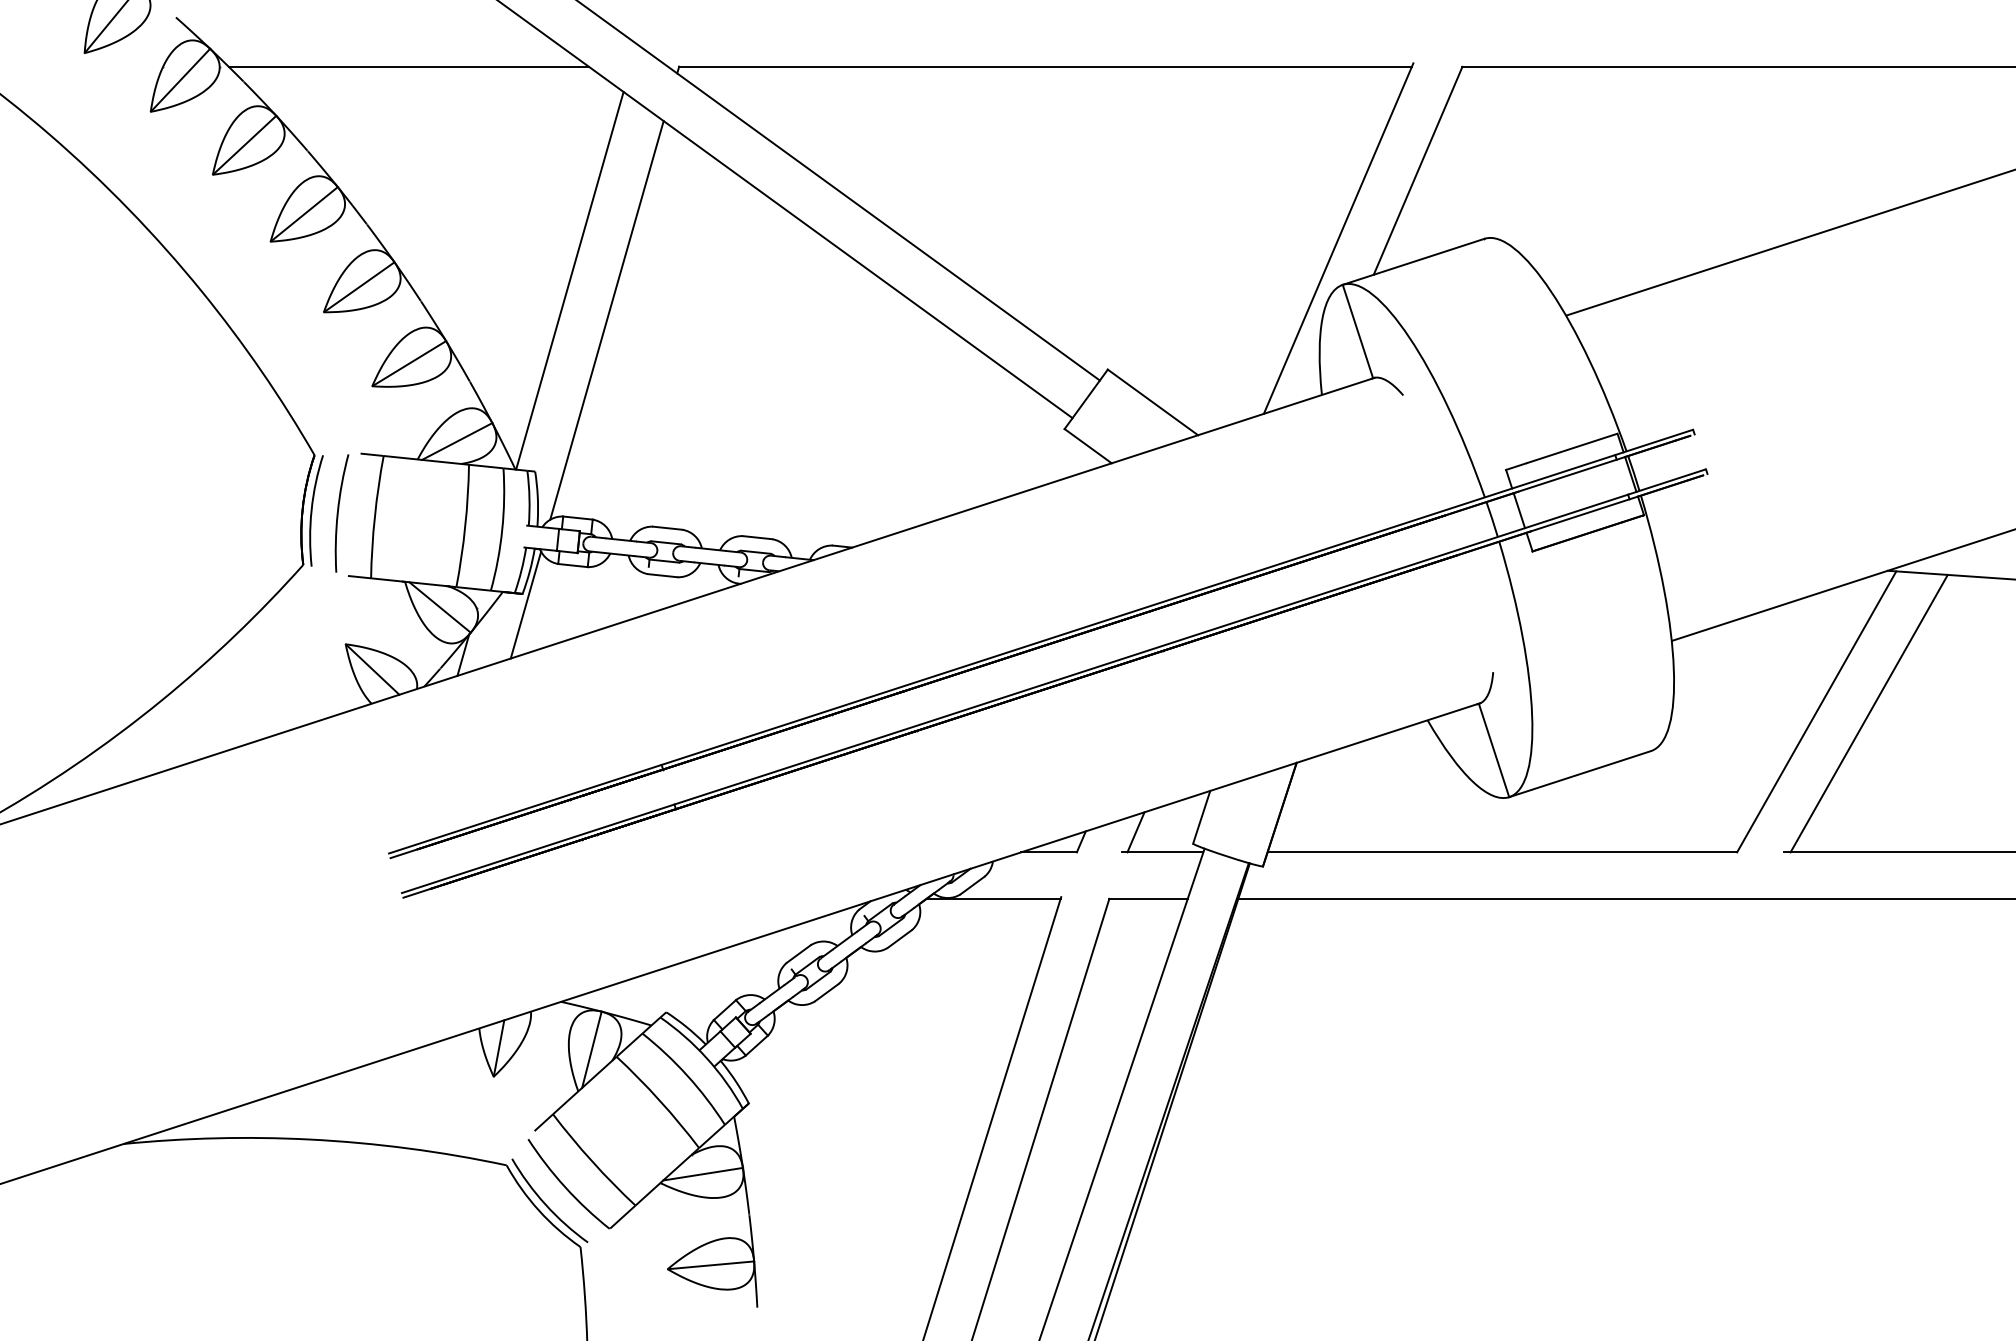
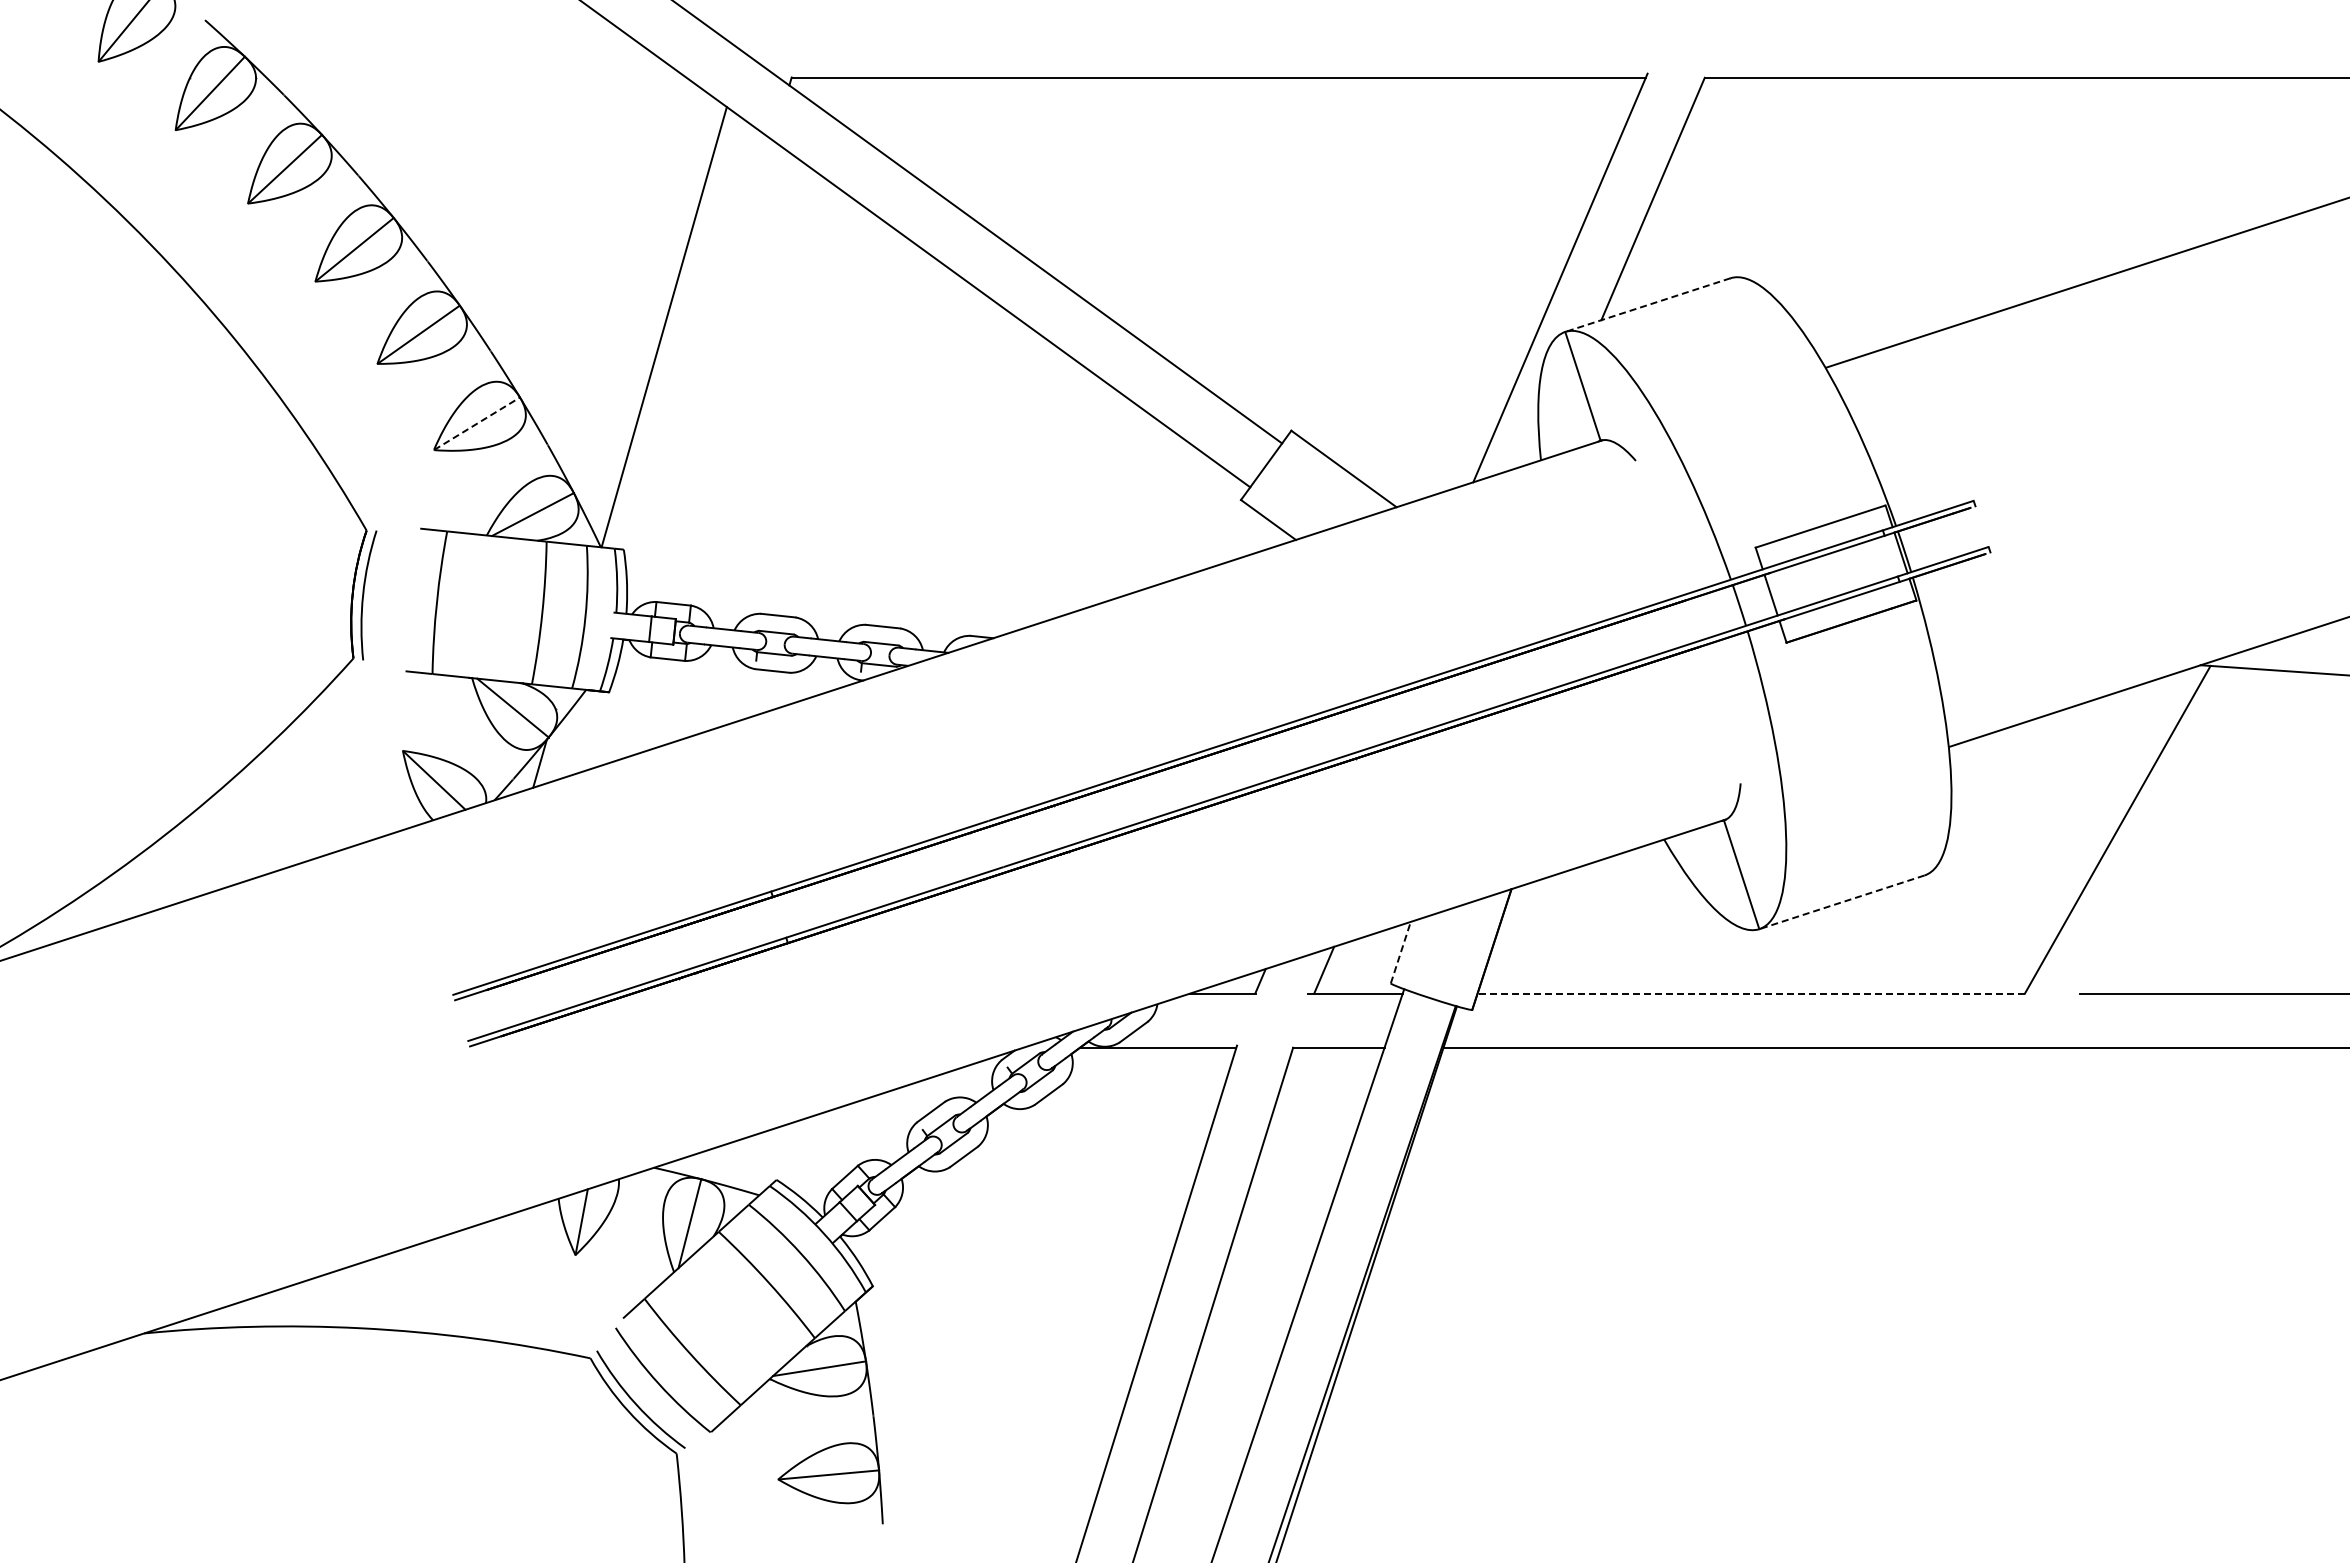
line: (408, 66) -> (476, 77), removed
line: (1413, 262) -> (1647, 305), solid -> dashed
line: (606, 320) -> (707, 373), removed
line: (409, 363) -> (477, 423), solid -> dashed
curve: (338, 513) -> (394, 598), removed
line: (525, 605) -> (612, 705), removed
line: (1868, 713) -> (2178, 831), removed
line: (1579, 774) -> (1841, 902), solid -> dashed
line: (1201, 817) -> (1400, 952), solid -> dashed
line: (1502, 852) -> (1751, 993), solid -> dashed

